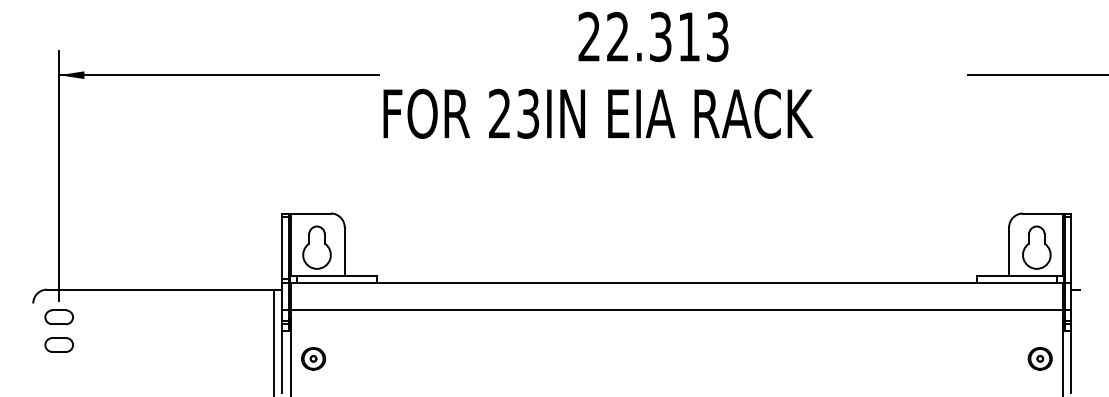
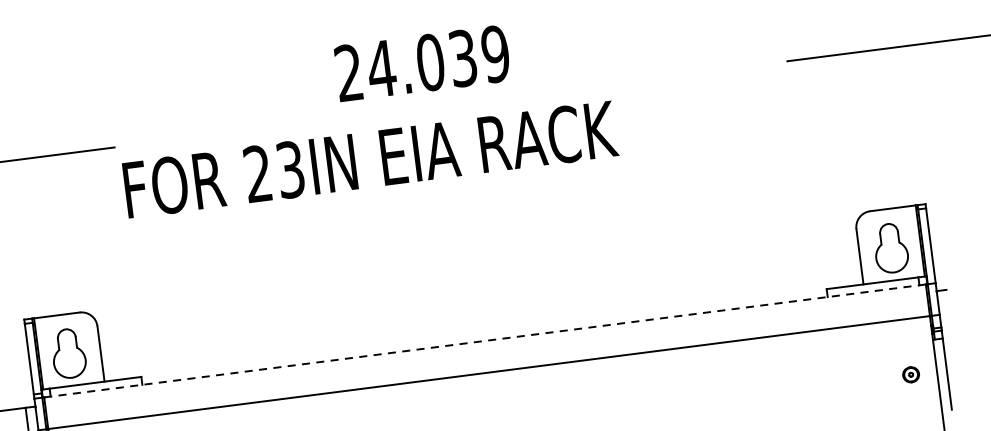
text: (667, 36) -> (438, 61), 22.313 -> 24.039
line: (676, 282) -> (484, 340), solid -> dashed
part: (1039, 358) -> (910, 374), size x0.6

